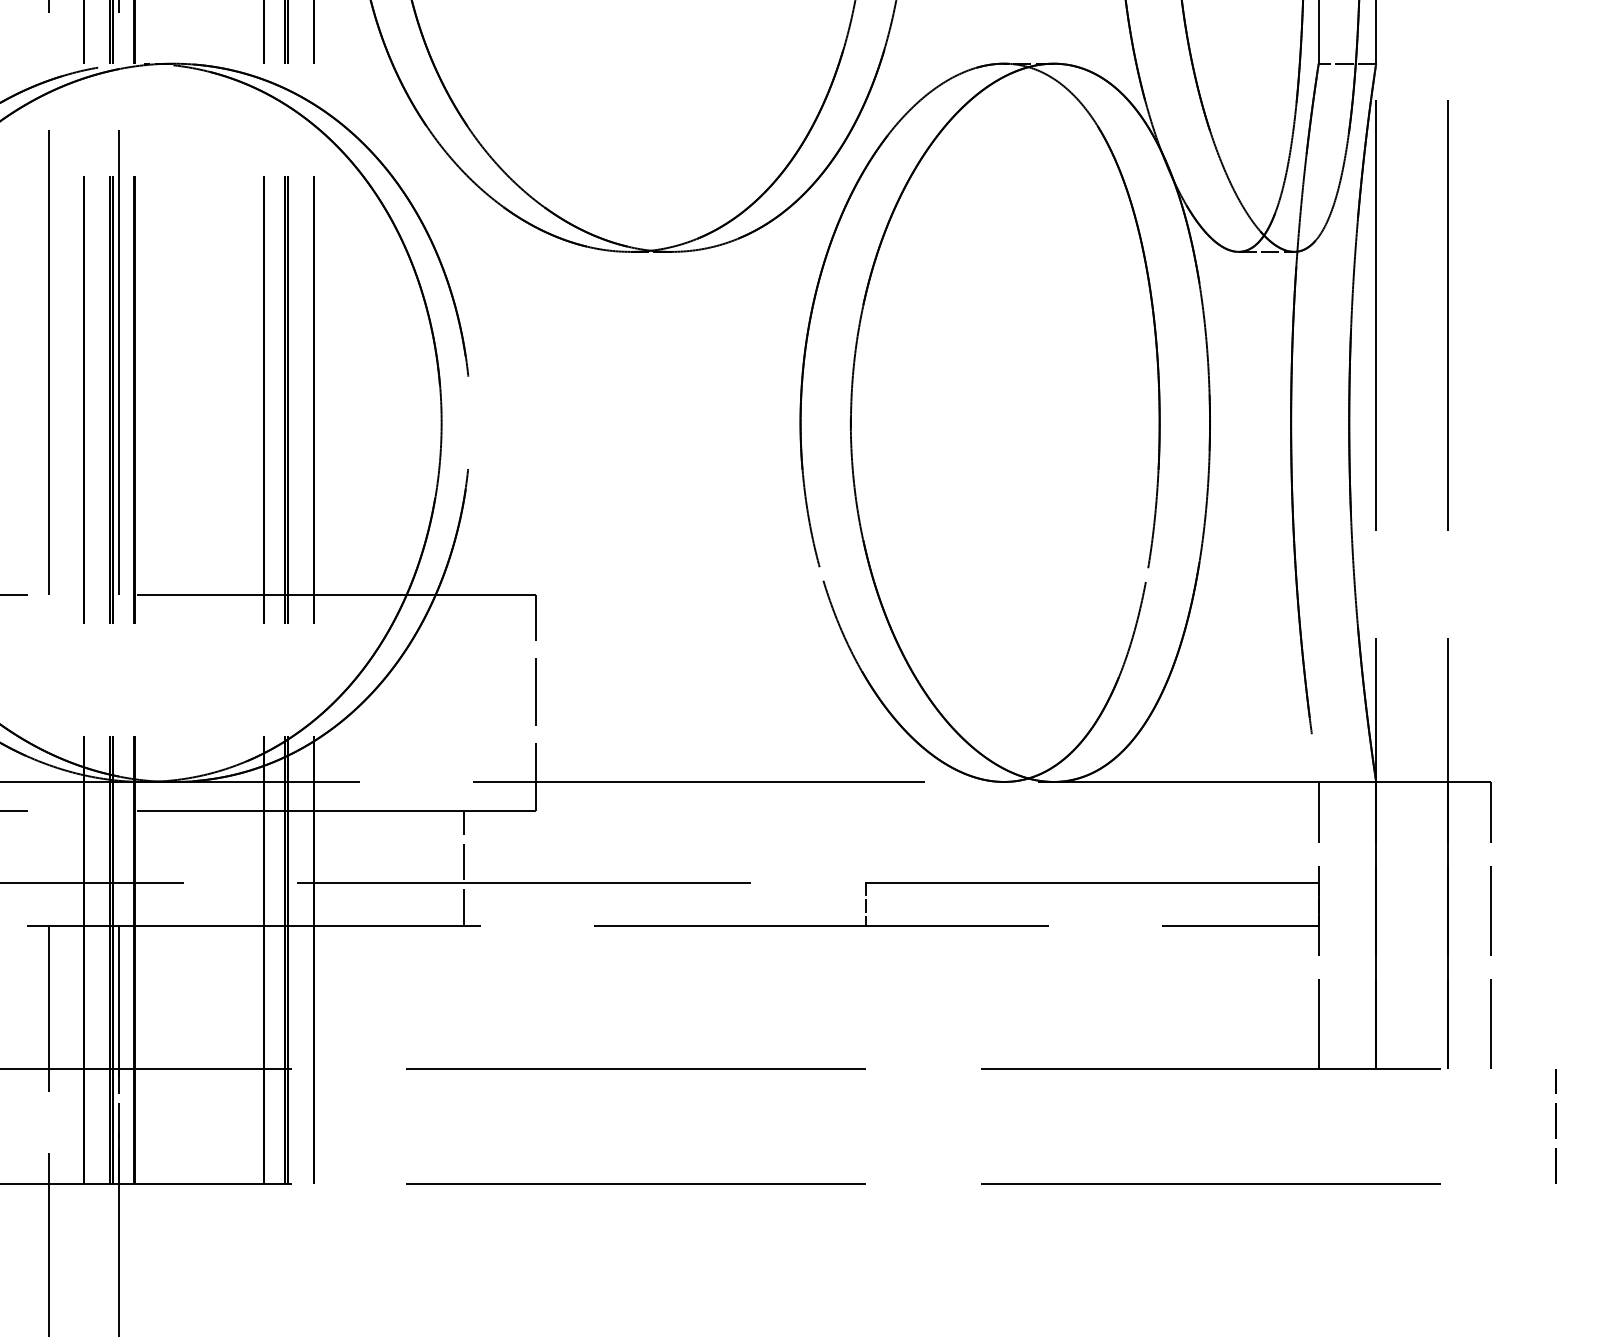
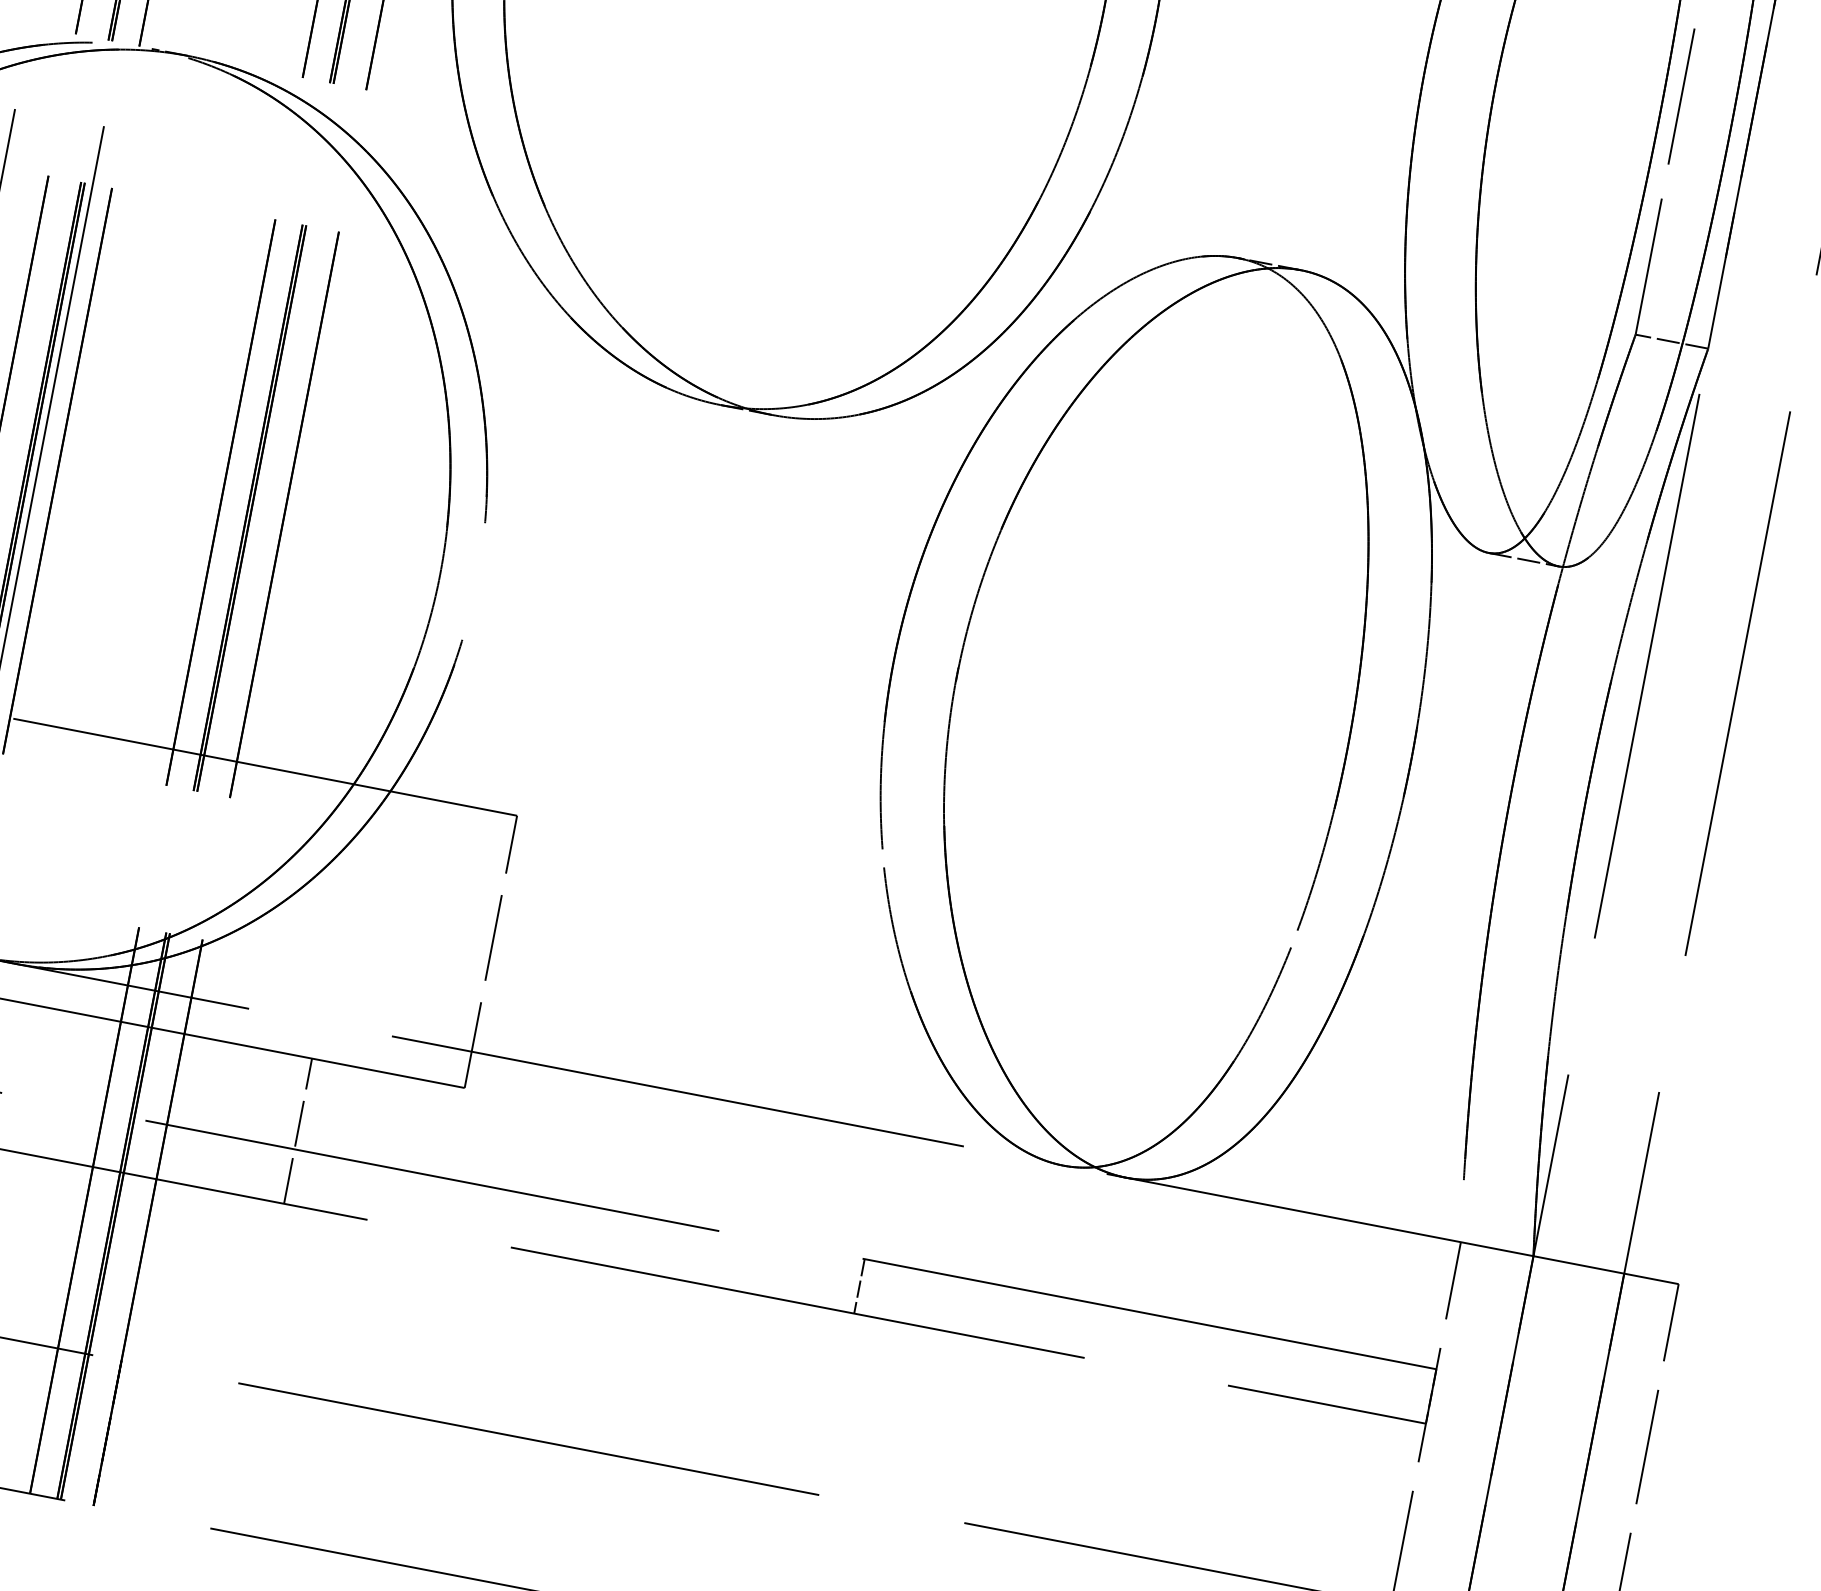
line: (463, 867) -> (297, 1130), moved

